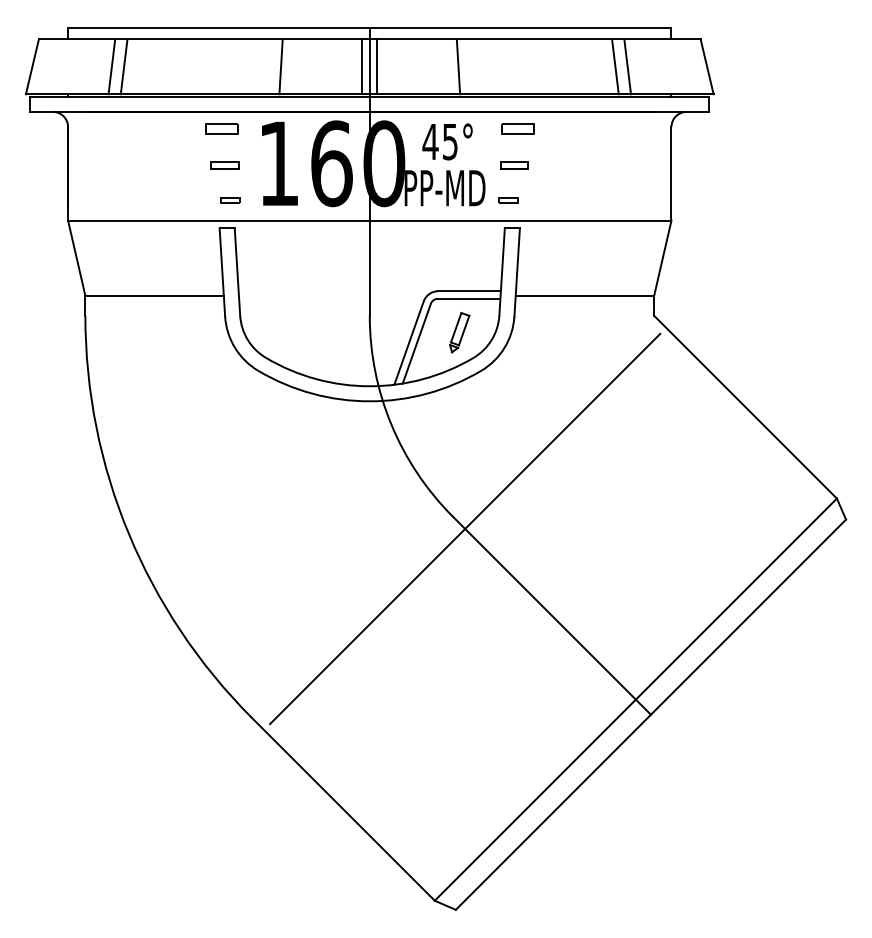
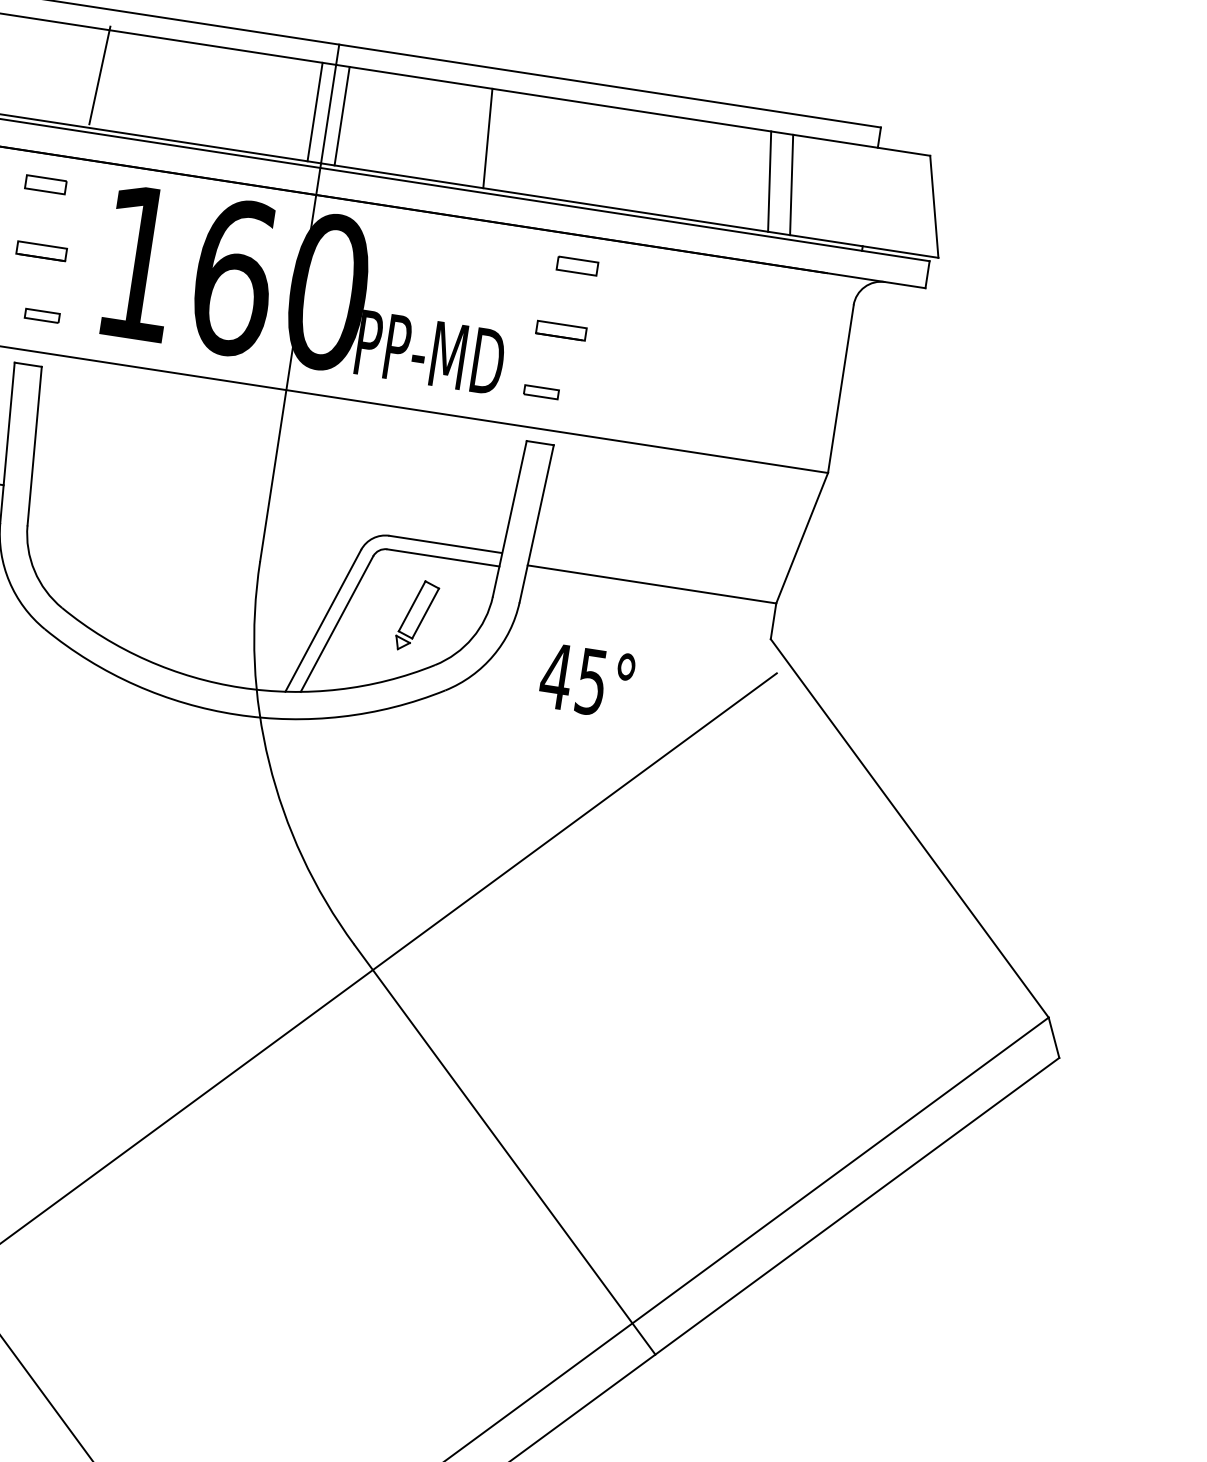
line: (280, 66) -> (98, 74), moved
part: (221, 128) -> (45, 184), size x0.7
part: (517, 128) -> (576, 265), size x0.7
text: (447, 141) -> (586, 680), moved

